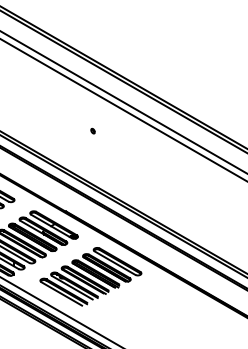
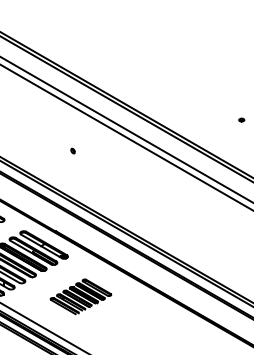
part: (92, 130) -> (72, 150), moved
part: (90, 276) -> (80, 296), size x0.6

